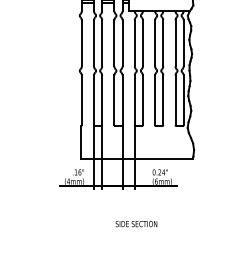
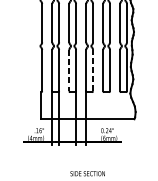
line: (114, 100) -> (69, 70), solid -> dashed
line: (142, 100) -> (92, 70), solid -> dashed

